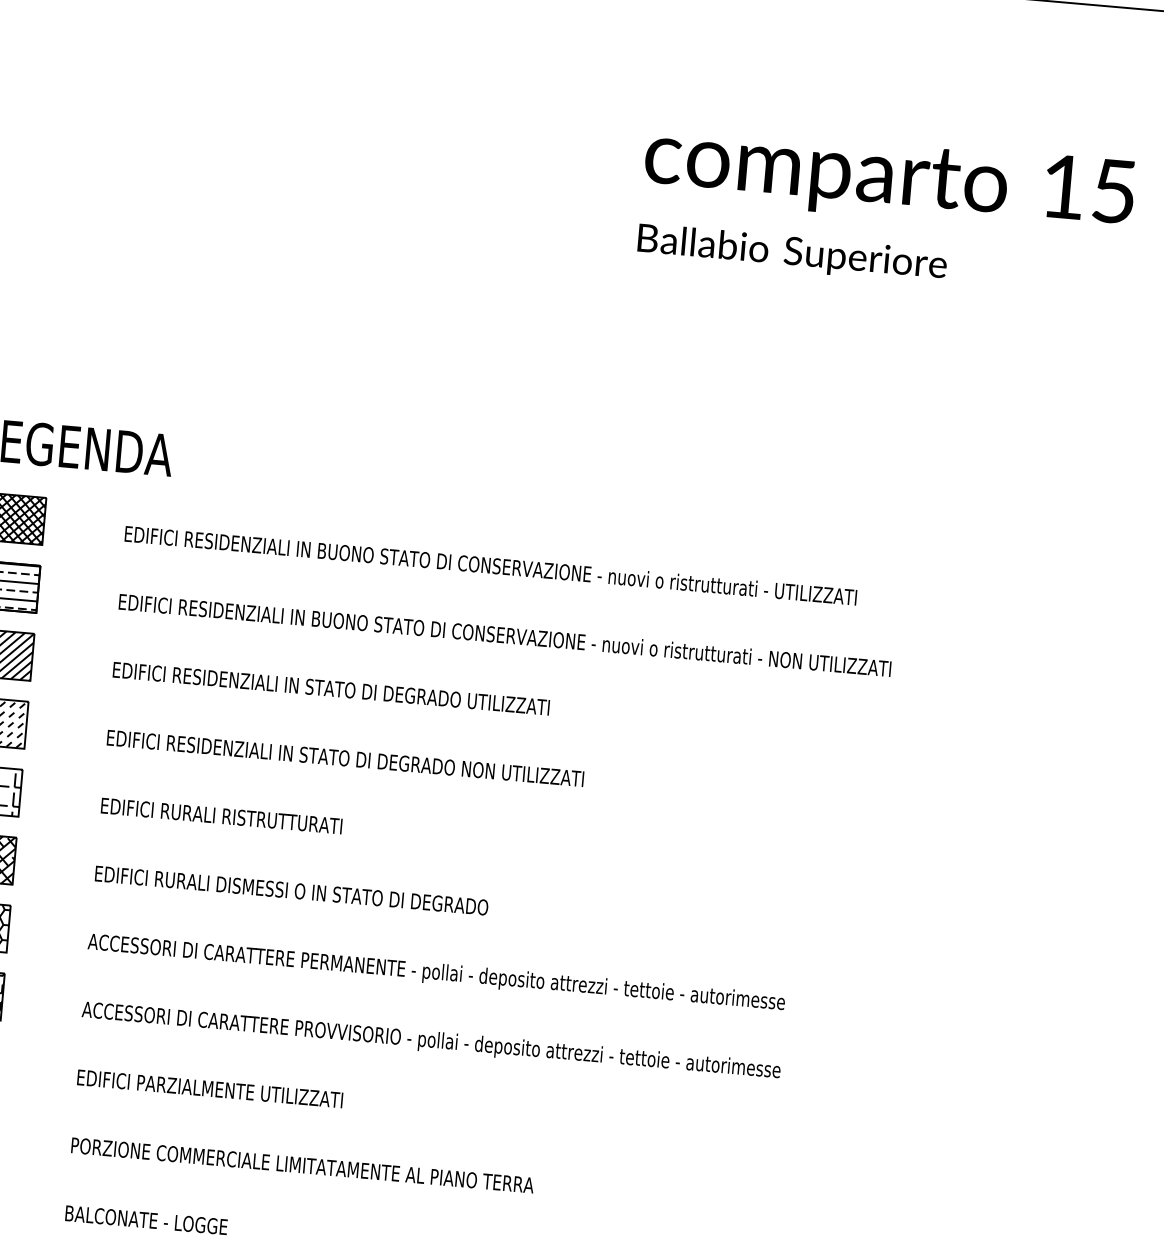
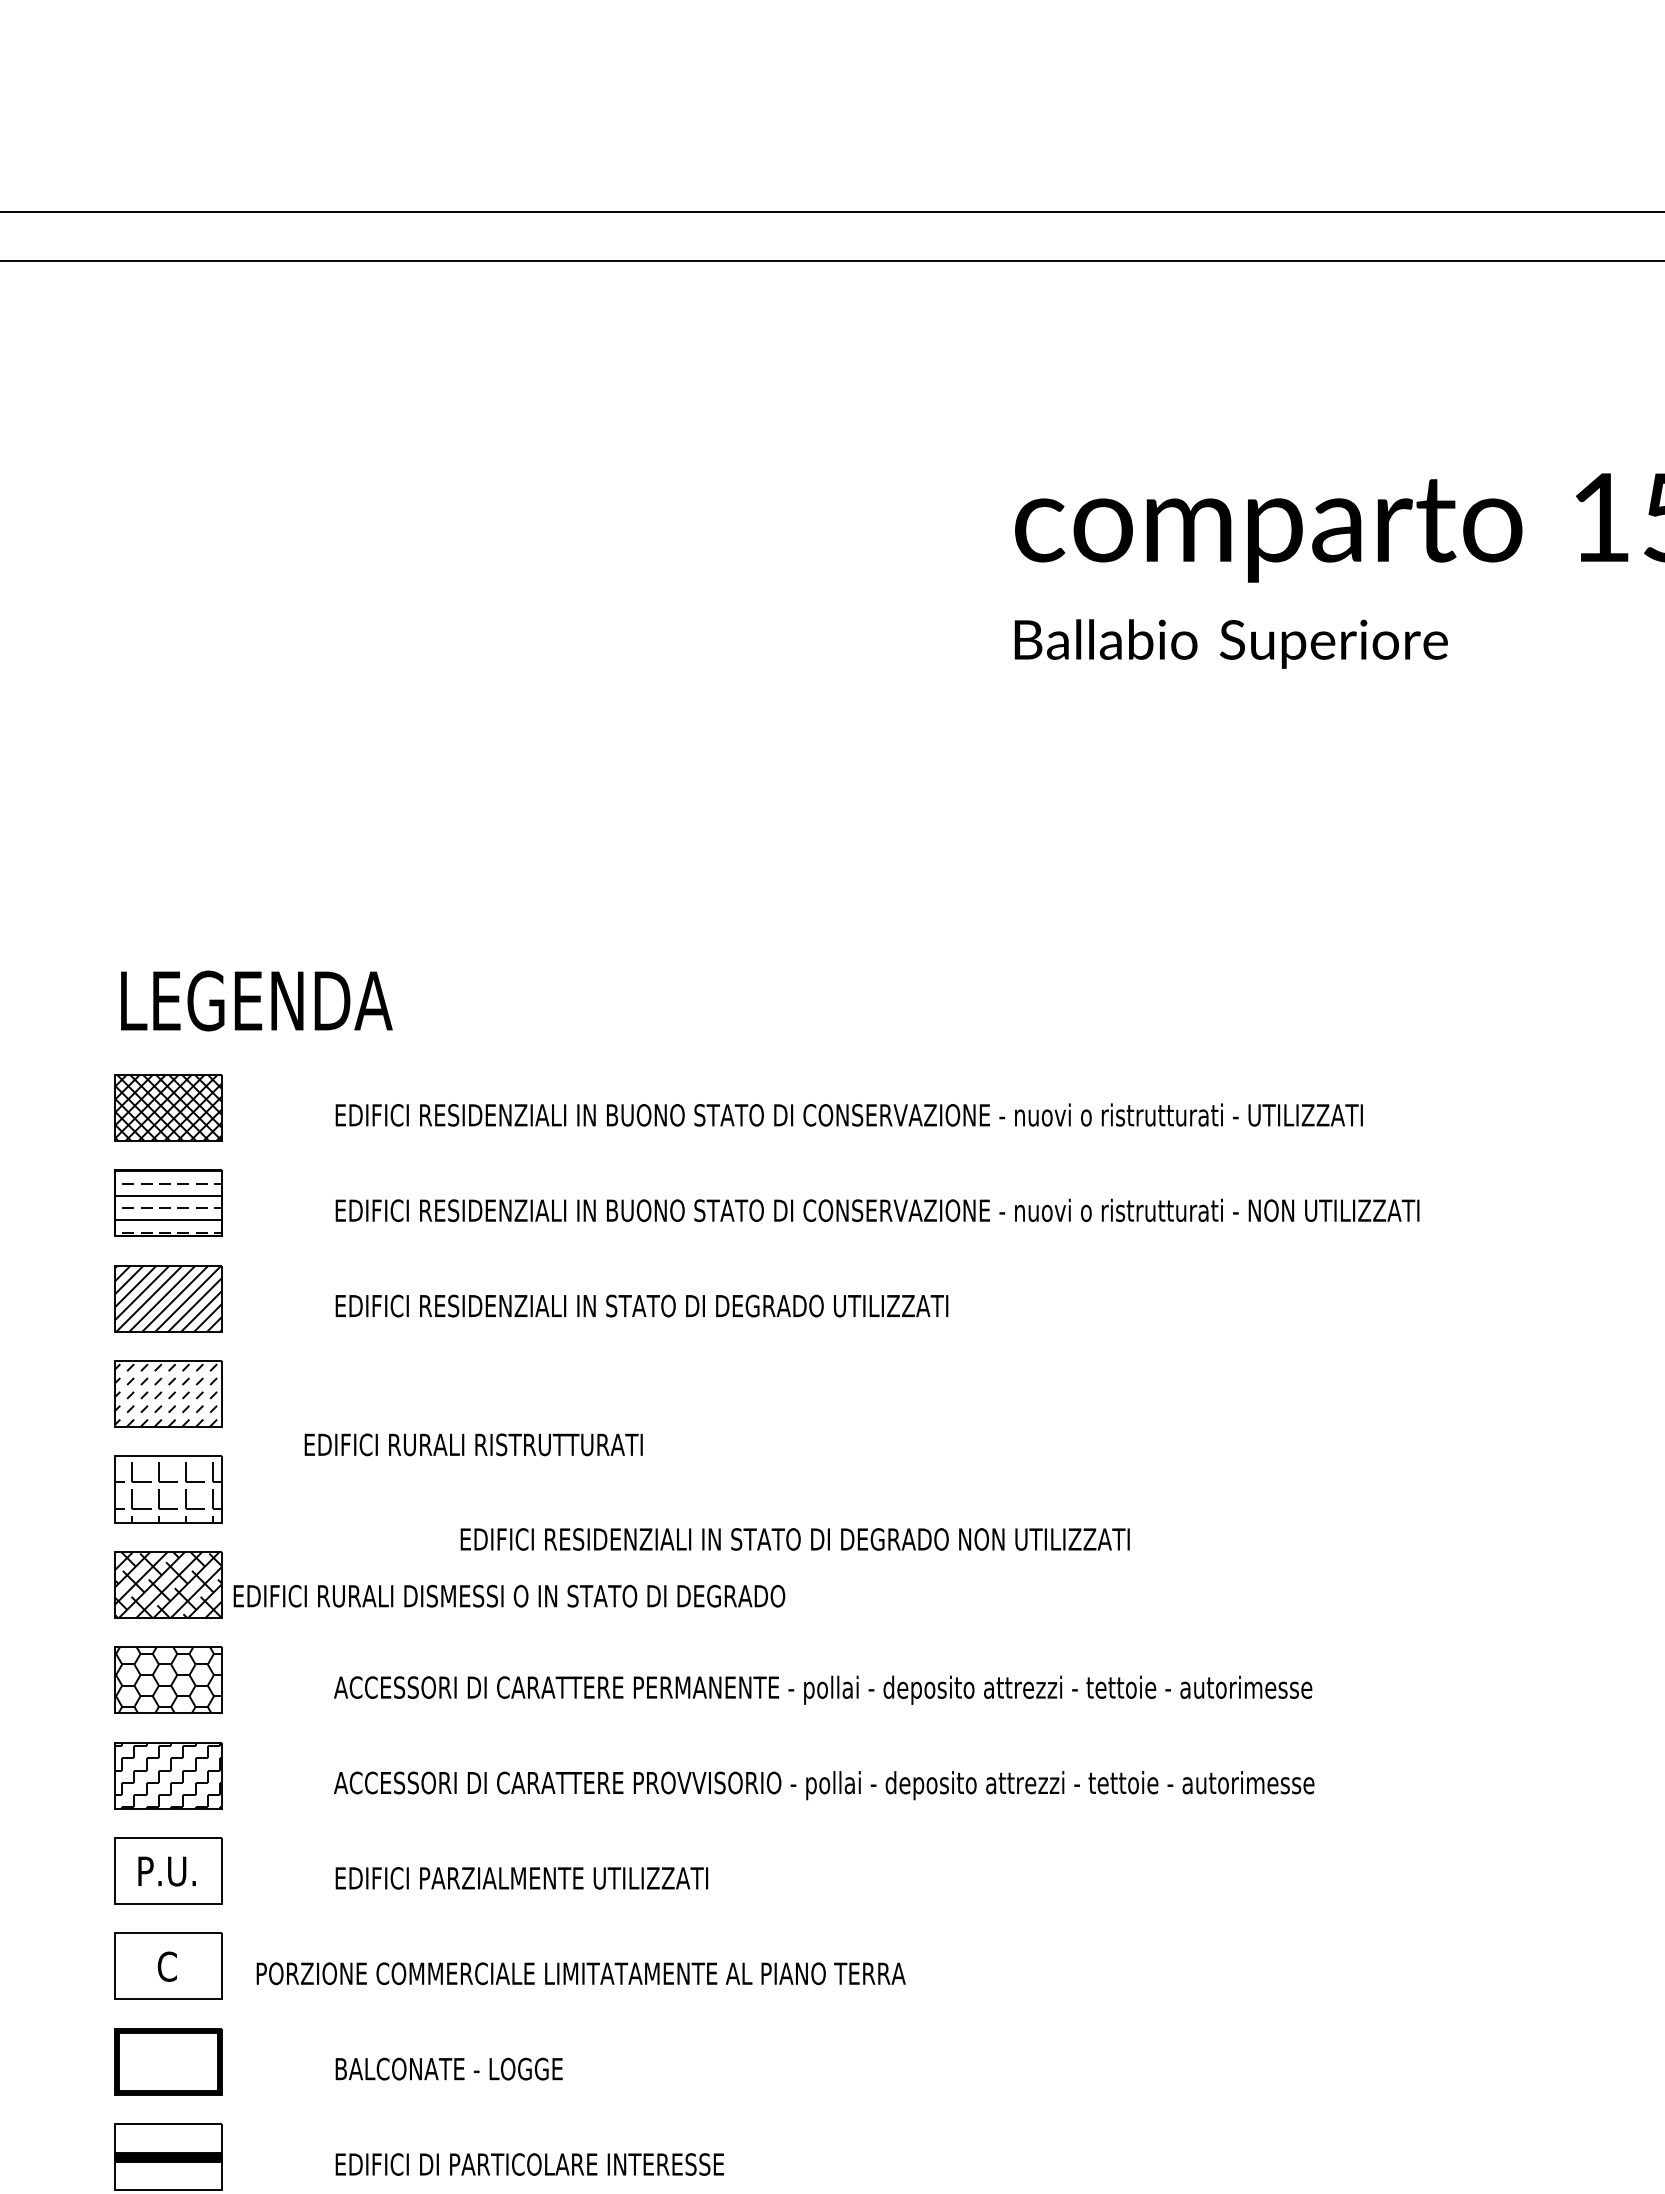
text: (344, 758) -> (794, 1539), moved
text: (221, 815) -> (473, 1444), moved
text: (291, 890) -> (509, 1595), moved
text: (302, 1165) -> (580, 1973), moved

